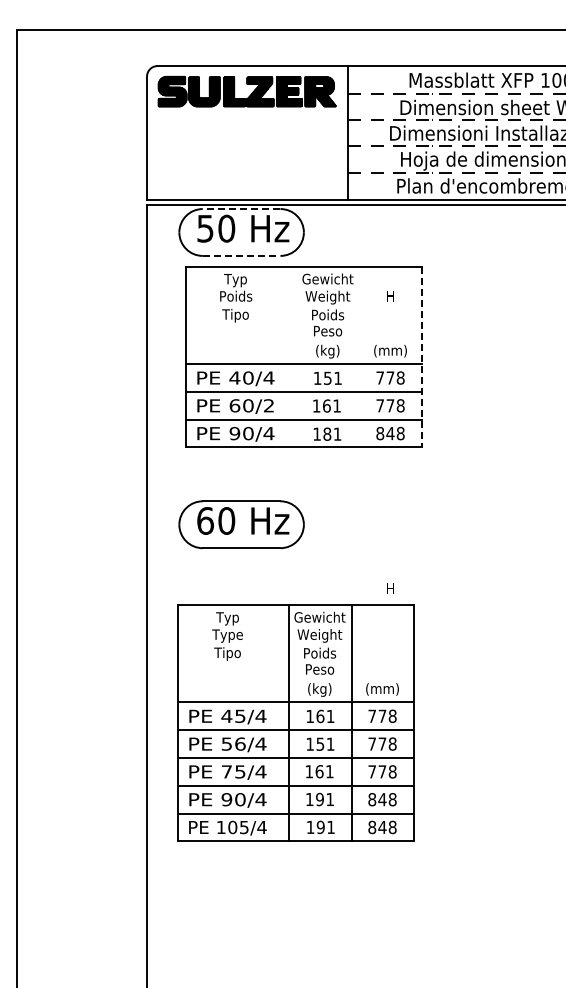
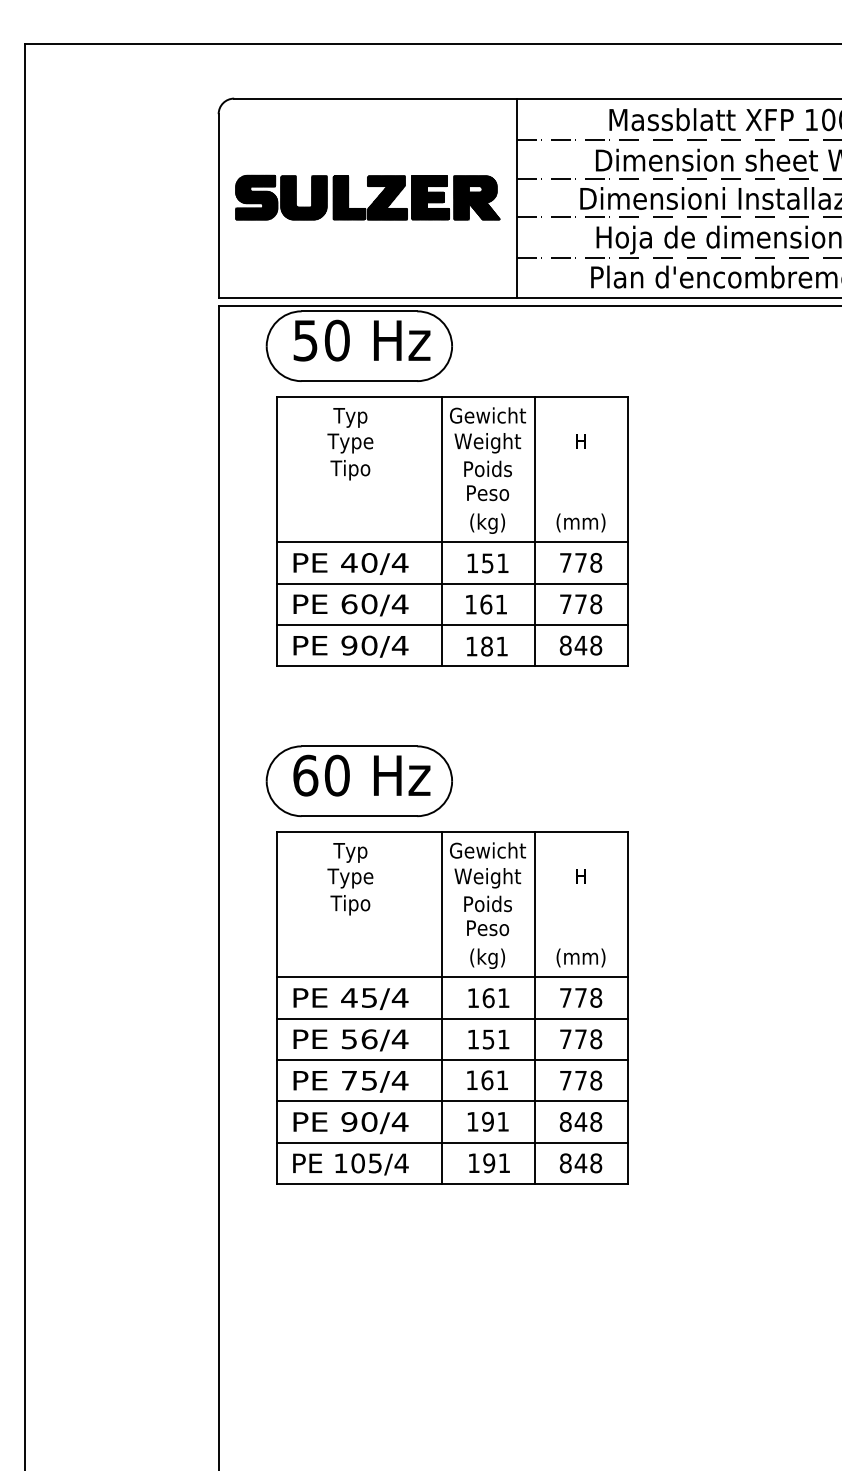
part: (246, 91) -> (366, 197), moved
line: (241, 209) -> (359, 312), dashed -> solid
line: (241, 255) -> (359, 380), dashed -> solid
text: (236, 297) -> (351, 443), Poids -> Type
line: (296, 356) -> (441, 530), added
line: (359, 356) -> (534, 530), added
line: (422, 357) -> (628, 532), dashed -> solid
text: (268, 405) -> (399, 603), 60/2 -> 60/4
part: (295, 722) -> (451, 1007), moved

